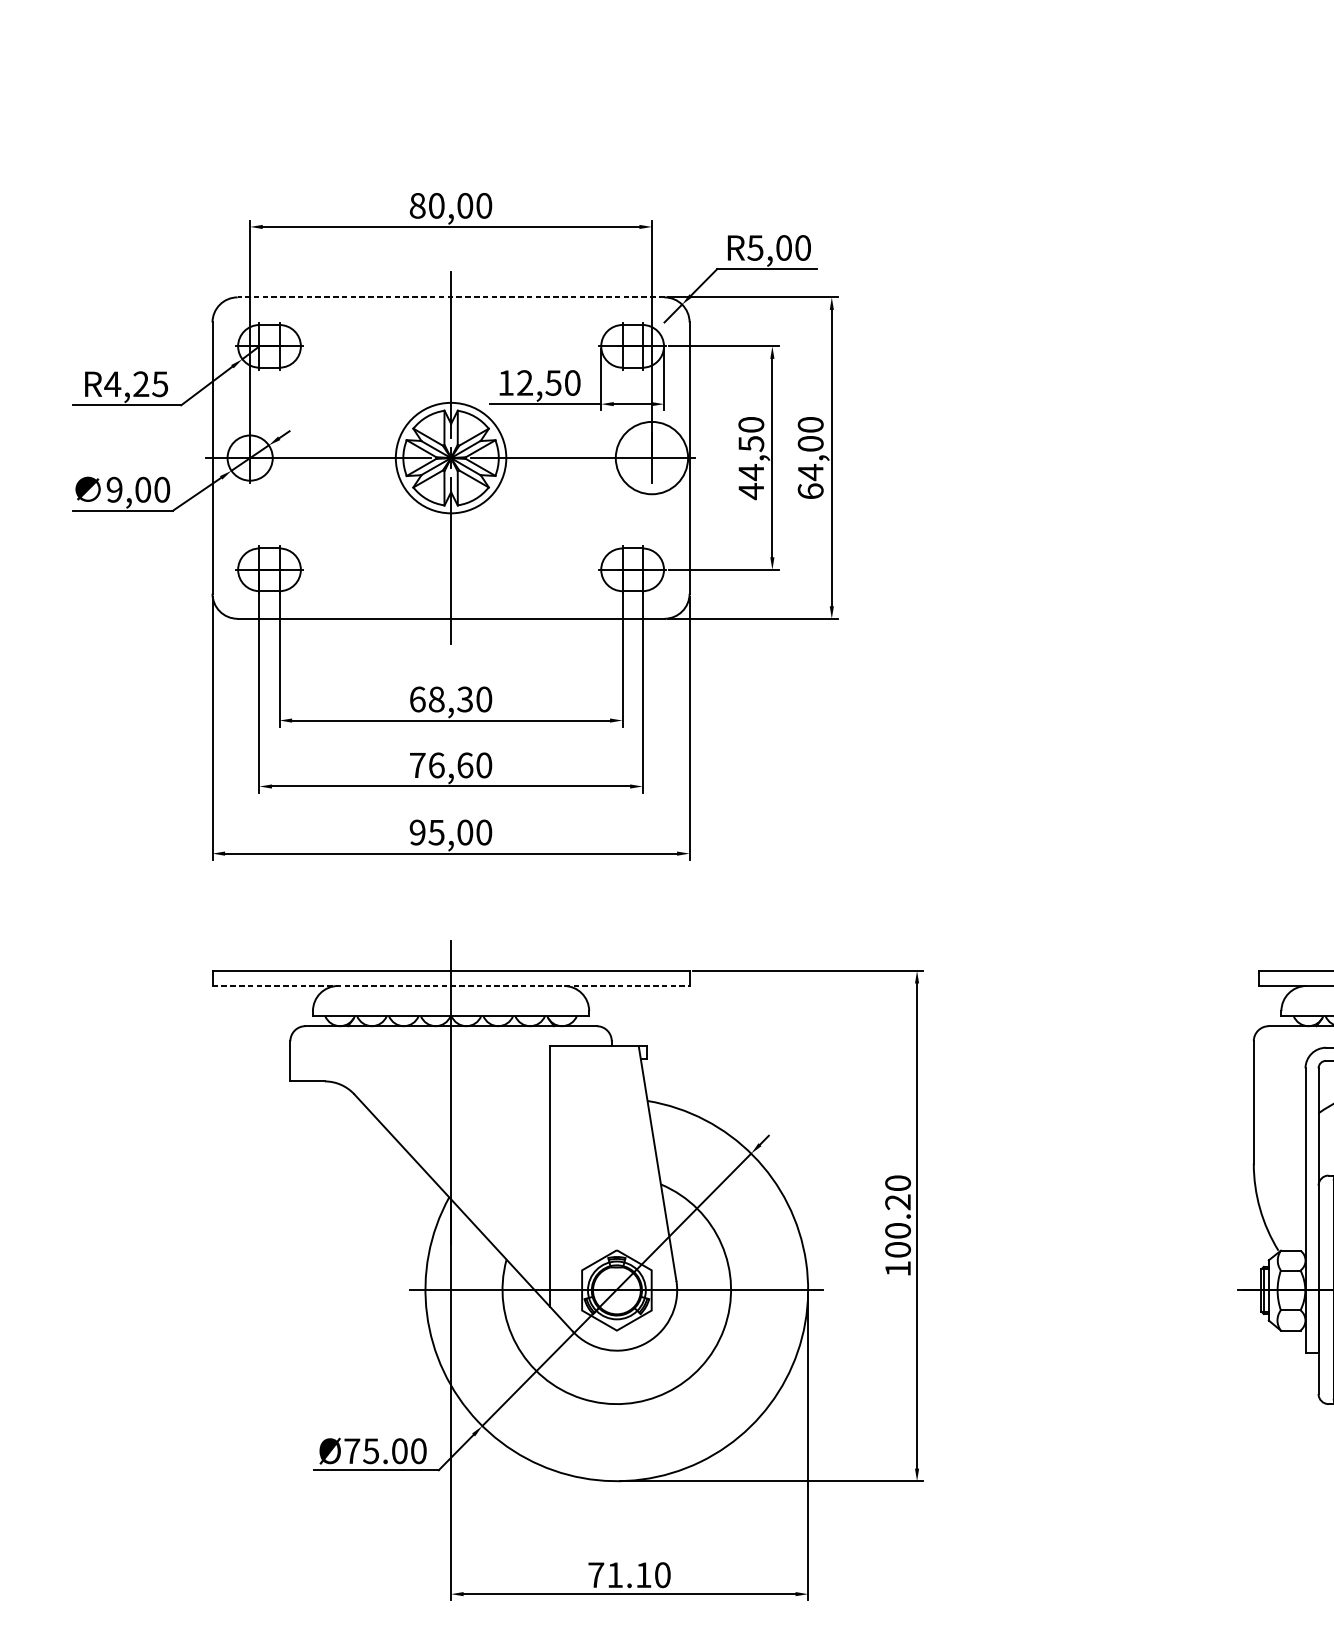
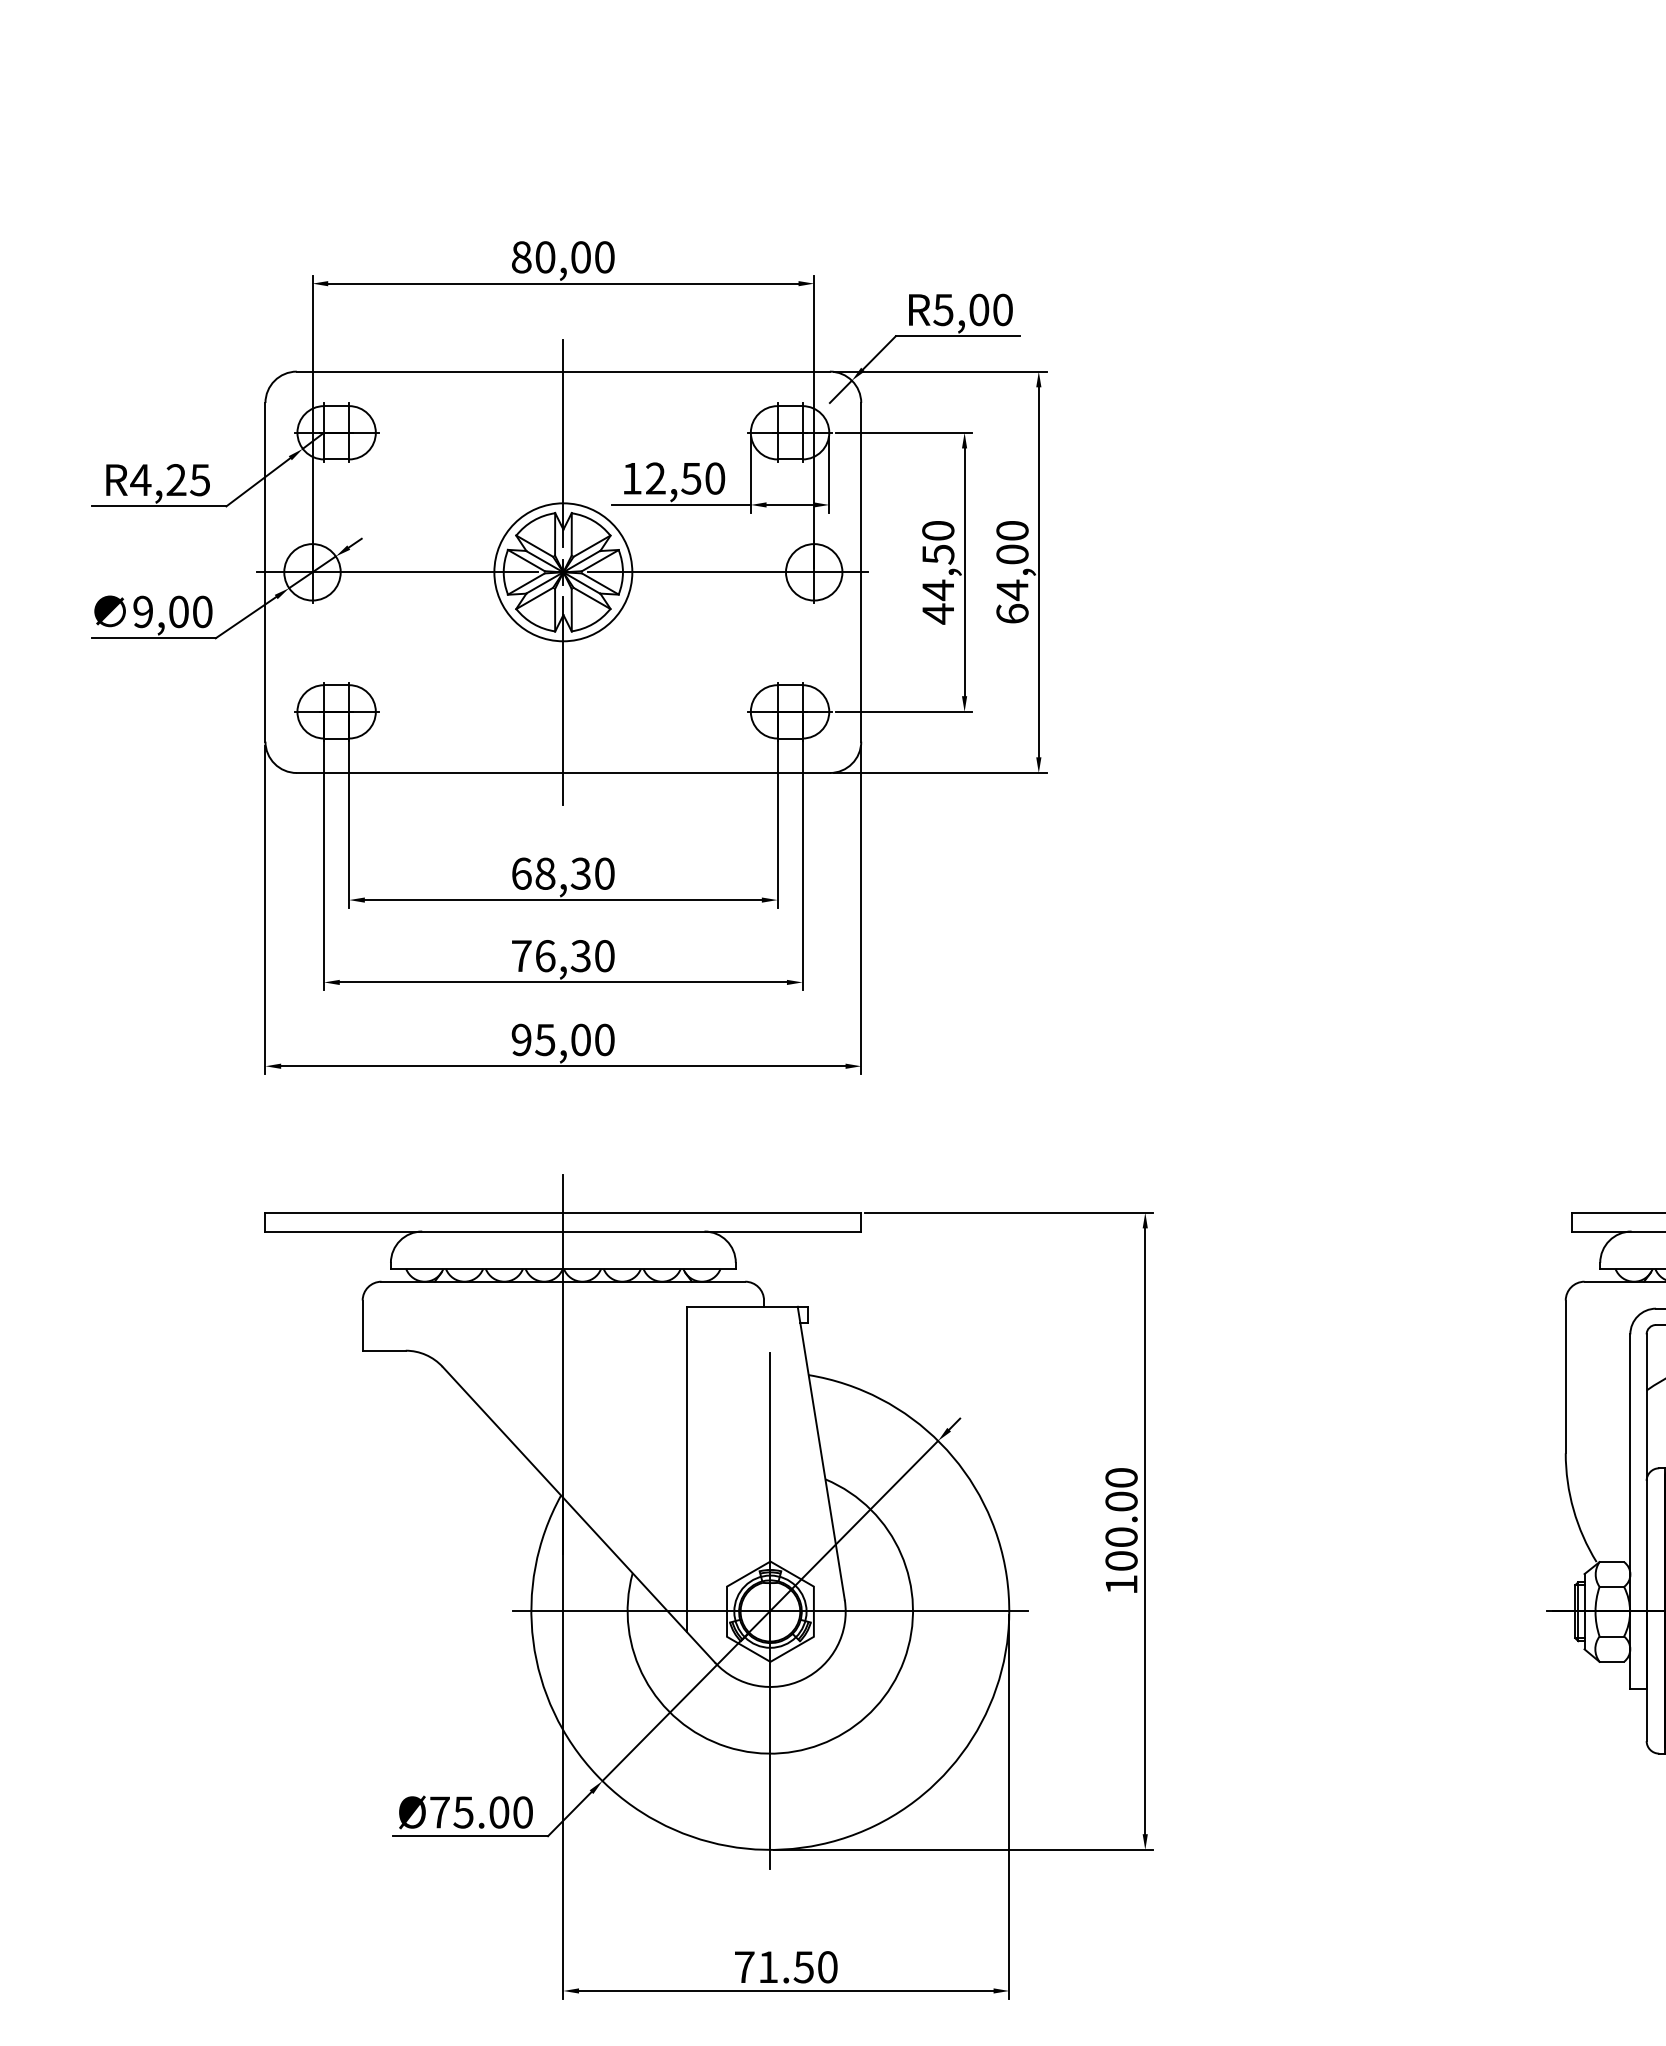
line: (451, 297) -> (563, 371), dashed -> solid
circle: (652, 458) -> (814, 572), size x0.62
text: (464, 765) -> (580, 956), 76,60 -> 76,30
line: (451, 985) -> (563, 1231), dashed -> solid
text: (898, 1202) -> (1121, 1501), 100.20 -> 100.00
line: (616, 1289) -> (770, 1610), added
text: (643, 1575) -> (803, 1967), 71.10 -> 71.50

